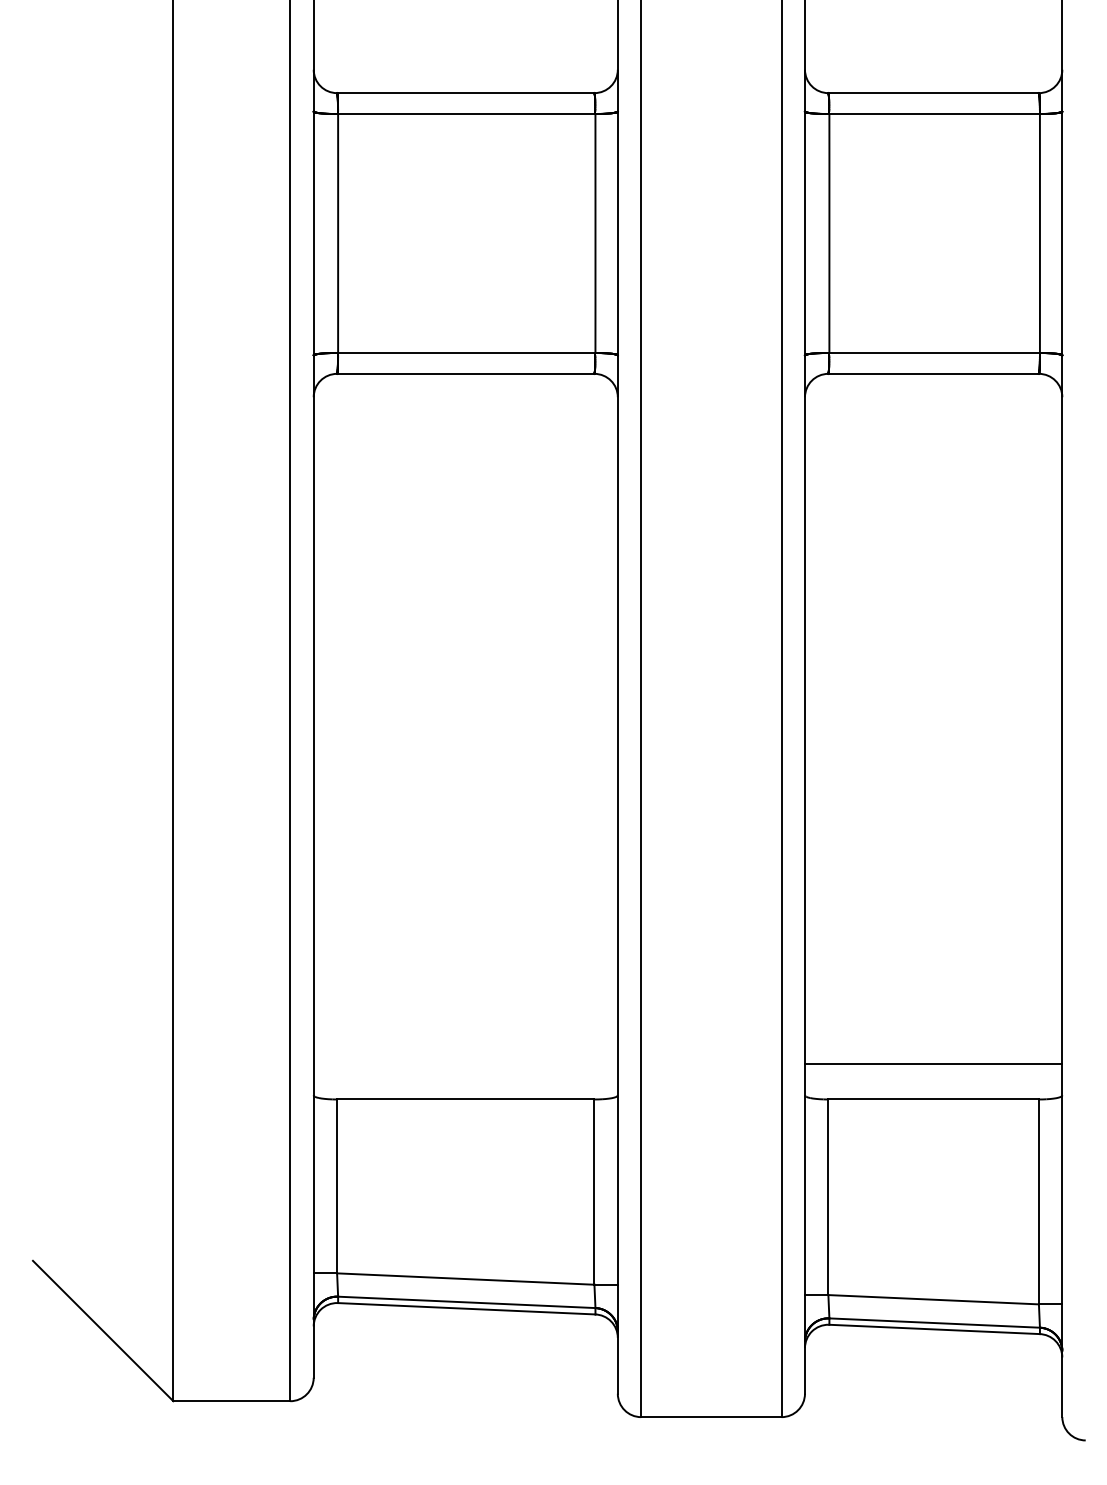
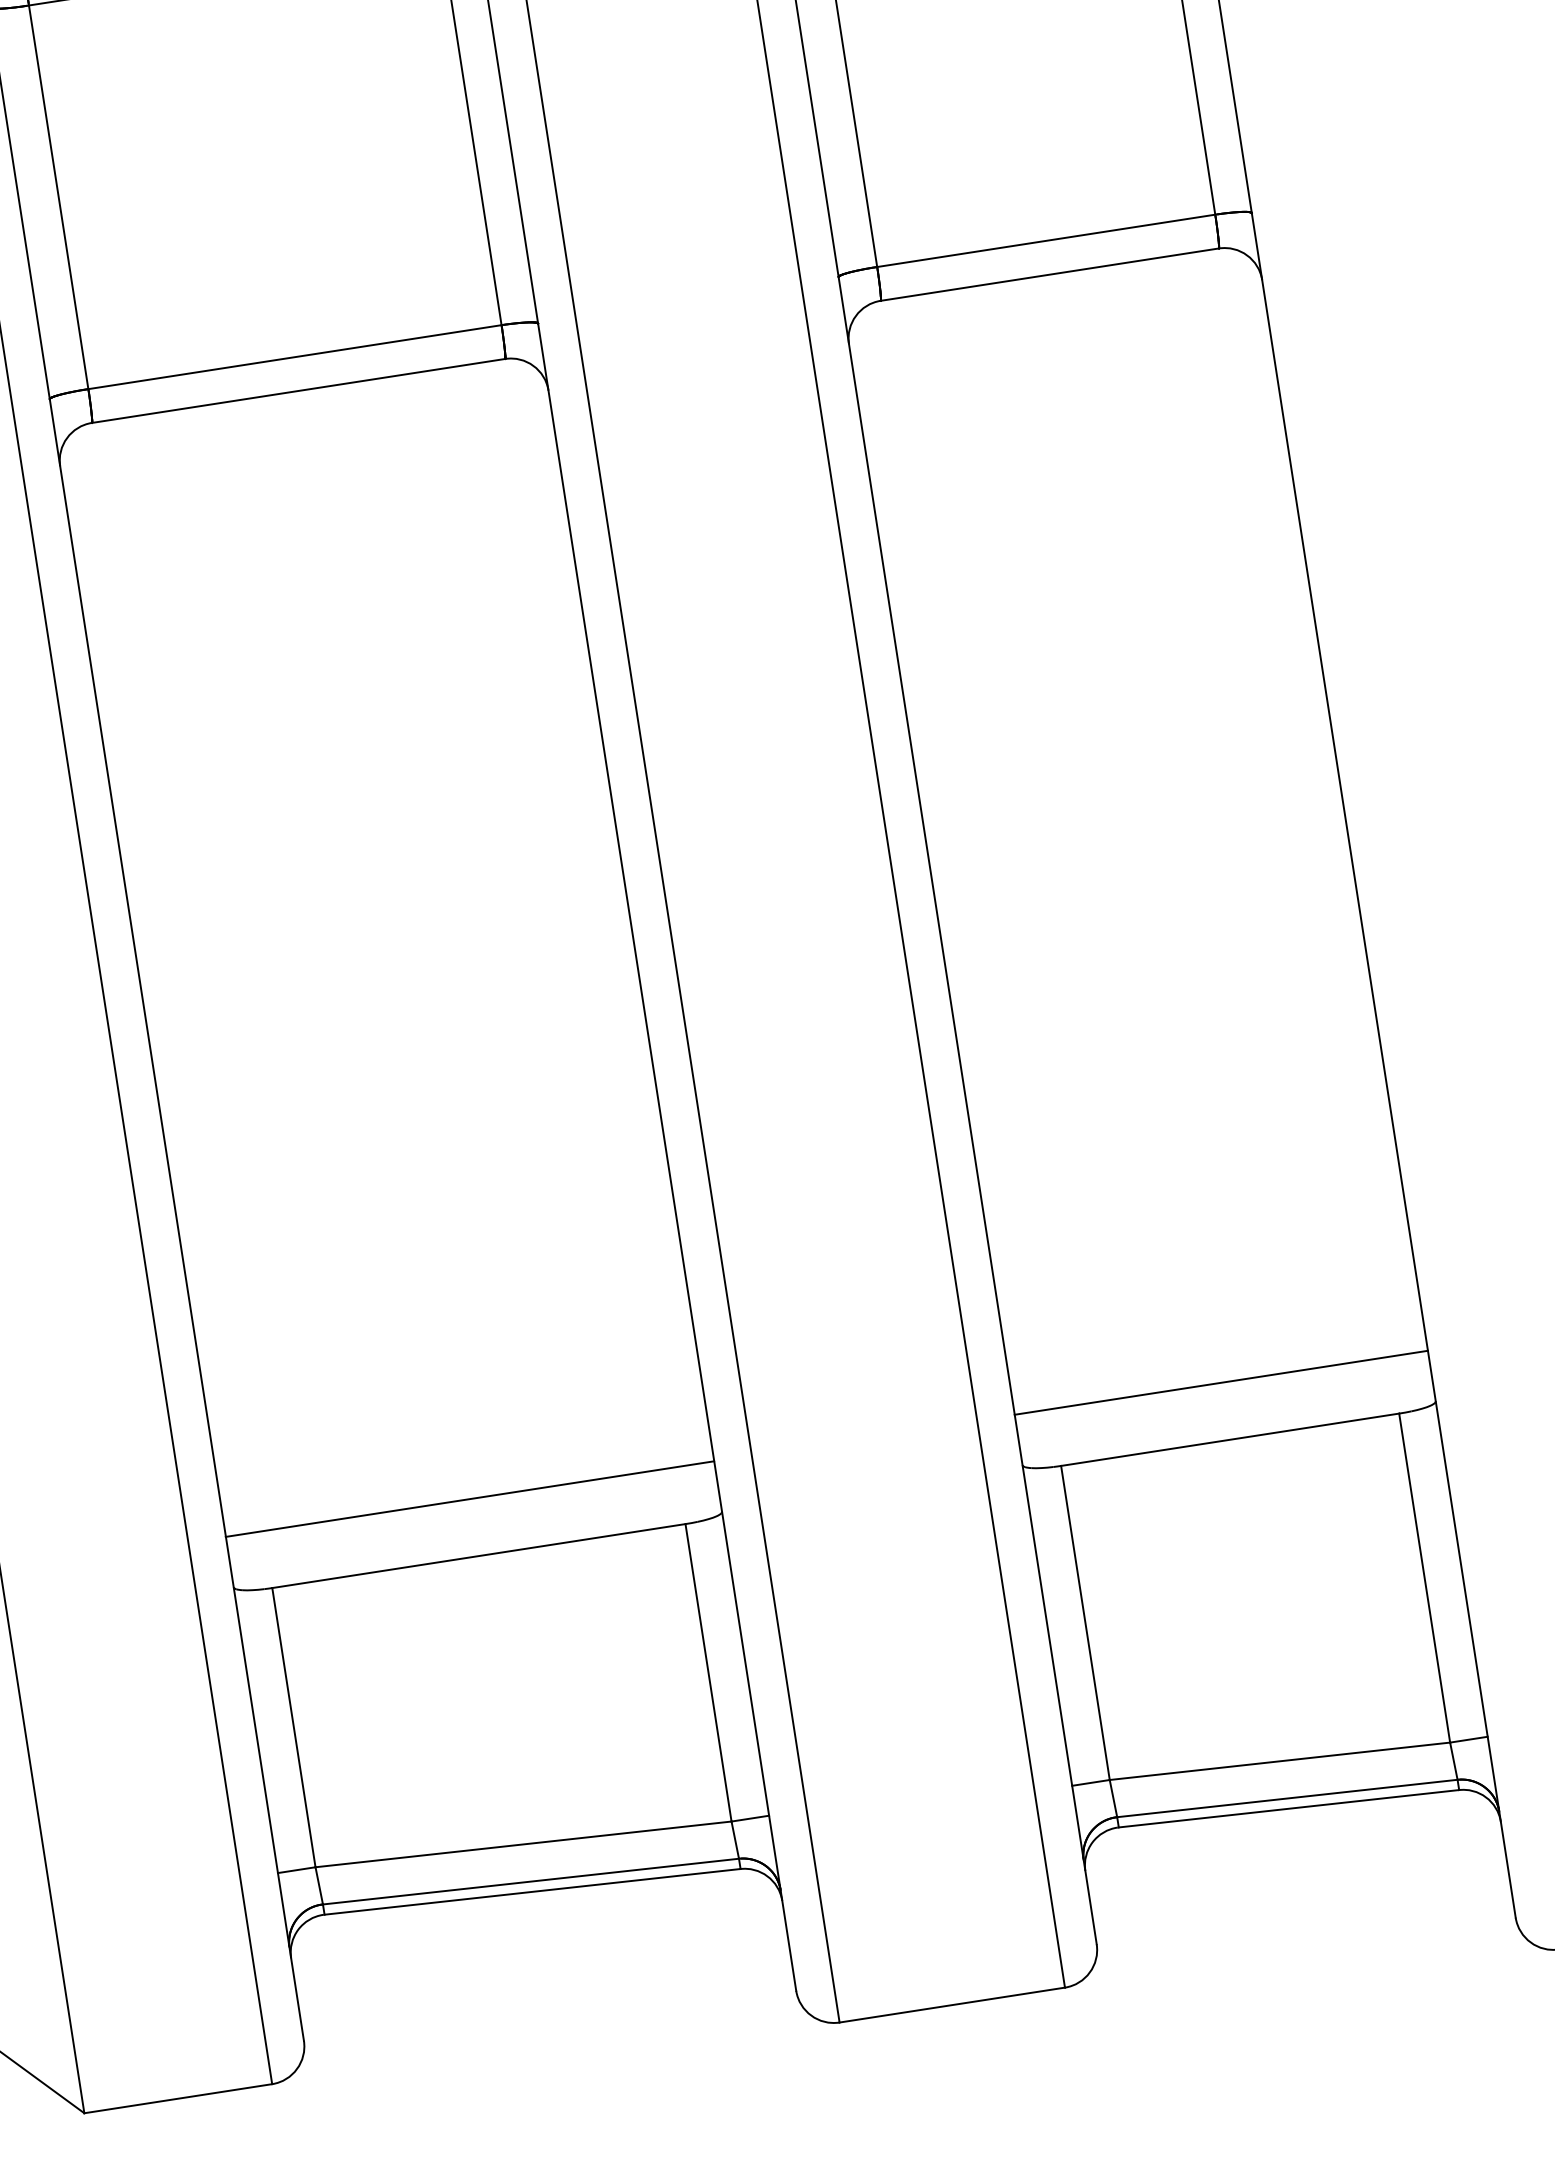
line: (465, 1063) -> (469, 1498), added

